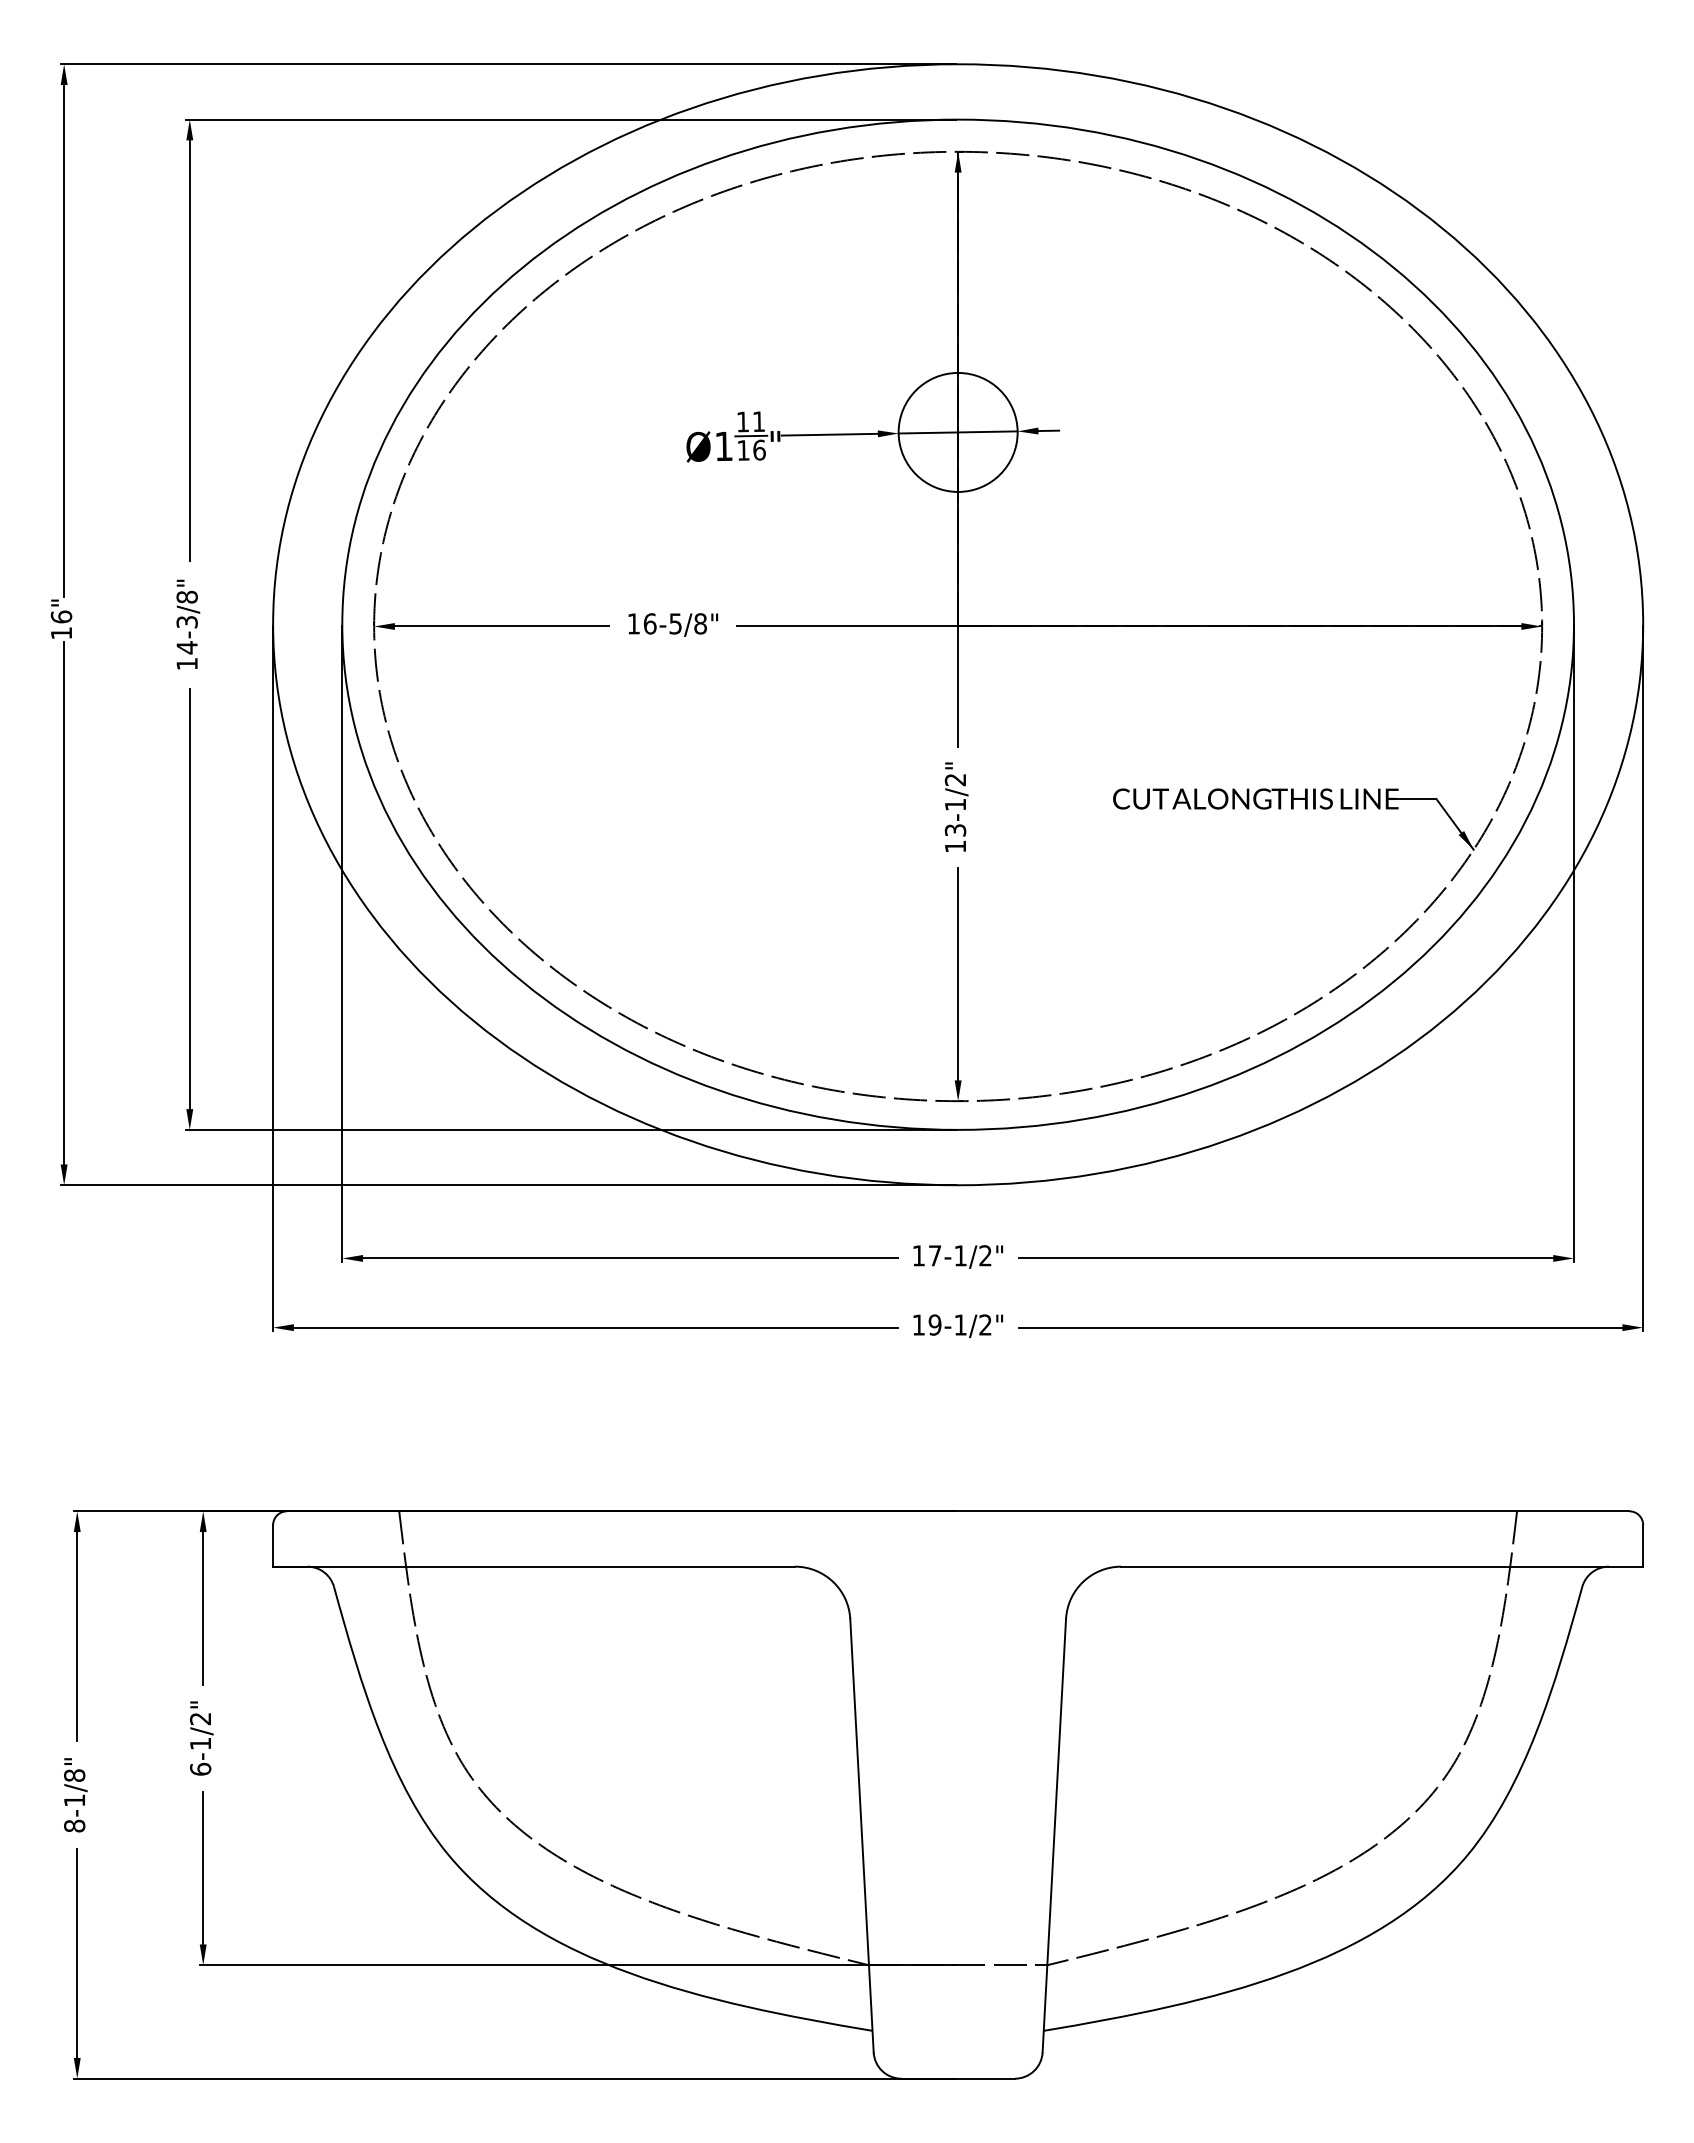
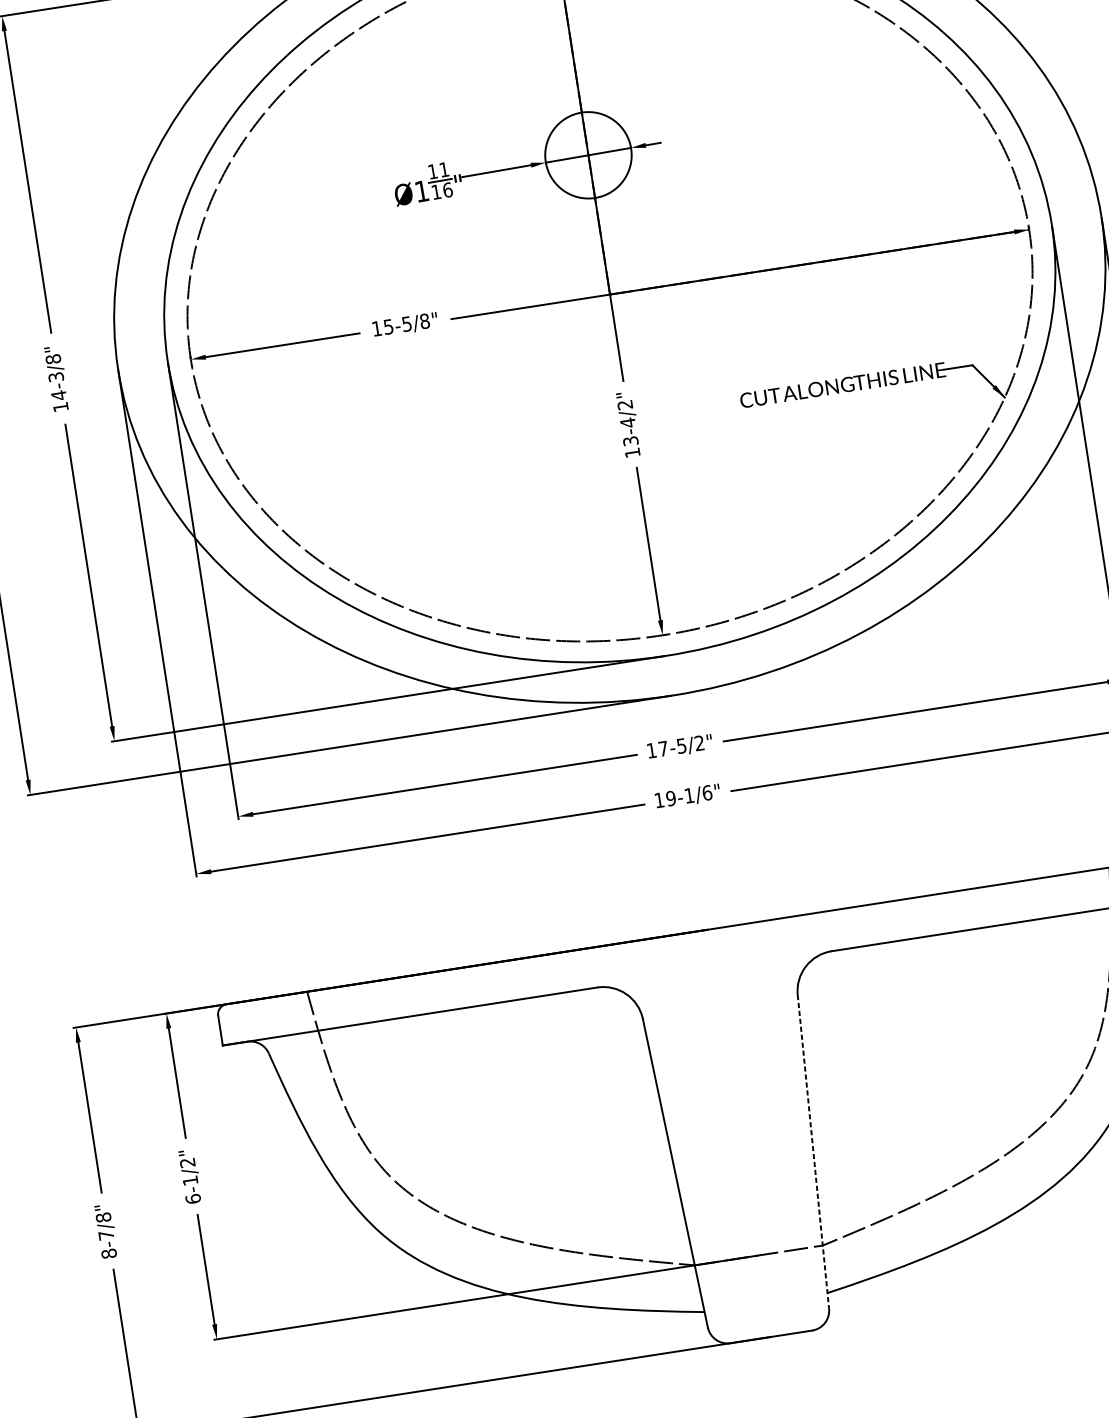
text: (649, 623) -> (388, 326), 16-5/8" -> 15-5/8"
text: (955, 804) -> (627, 422), 13-1/2" -> 13-4/2"
text: (960, 1255) -> (681, 745), 17-1/2" -> 17-5/2"
text: (985, 1324) -> (707, 792), 19-1/2" -> 19-1/6"
text: (74, 1800) -> (106, 1235), 8-1/8" -> 8-7/8"
line: (1054, 1836) -> (813, 1152), solid -> dashed

